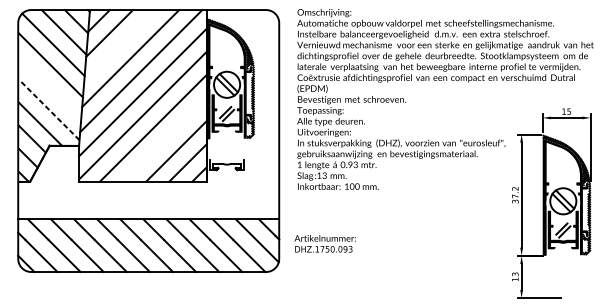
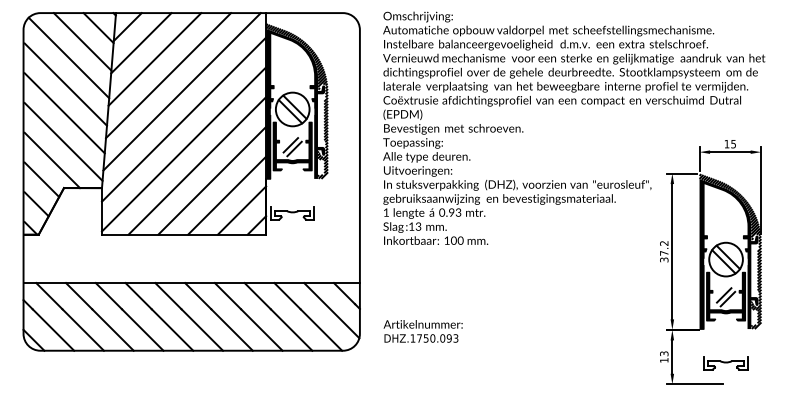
line: (119, 46) -> (154, 59), added
line: (50, 87) -> (64, 113), added
line: (49, 109) -> (63, 141), dashed -> solid
line: (164, 139) -> (212, 180), added
text: (324, 243) -> (422, 331), moved
part: (562, 281) -> (725, 363), added

